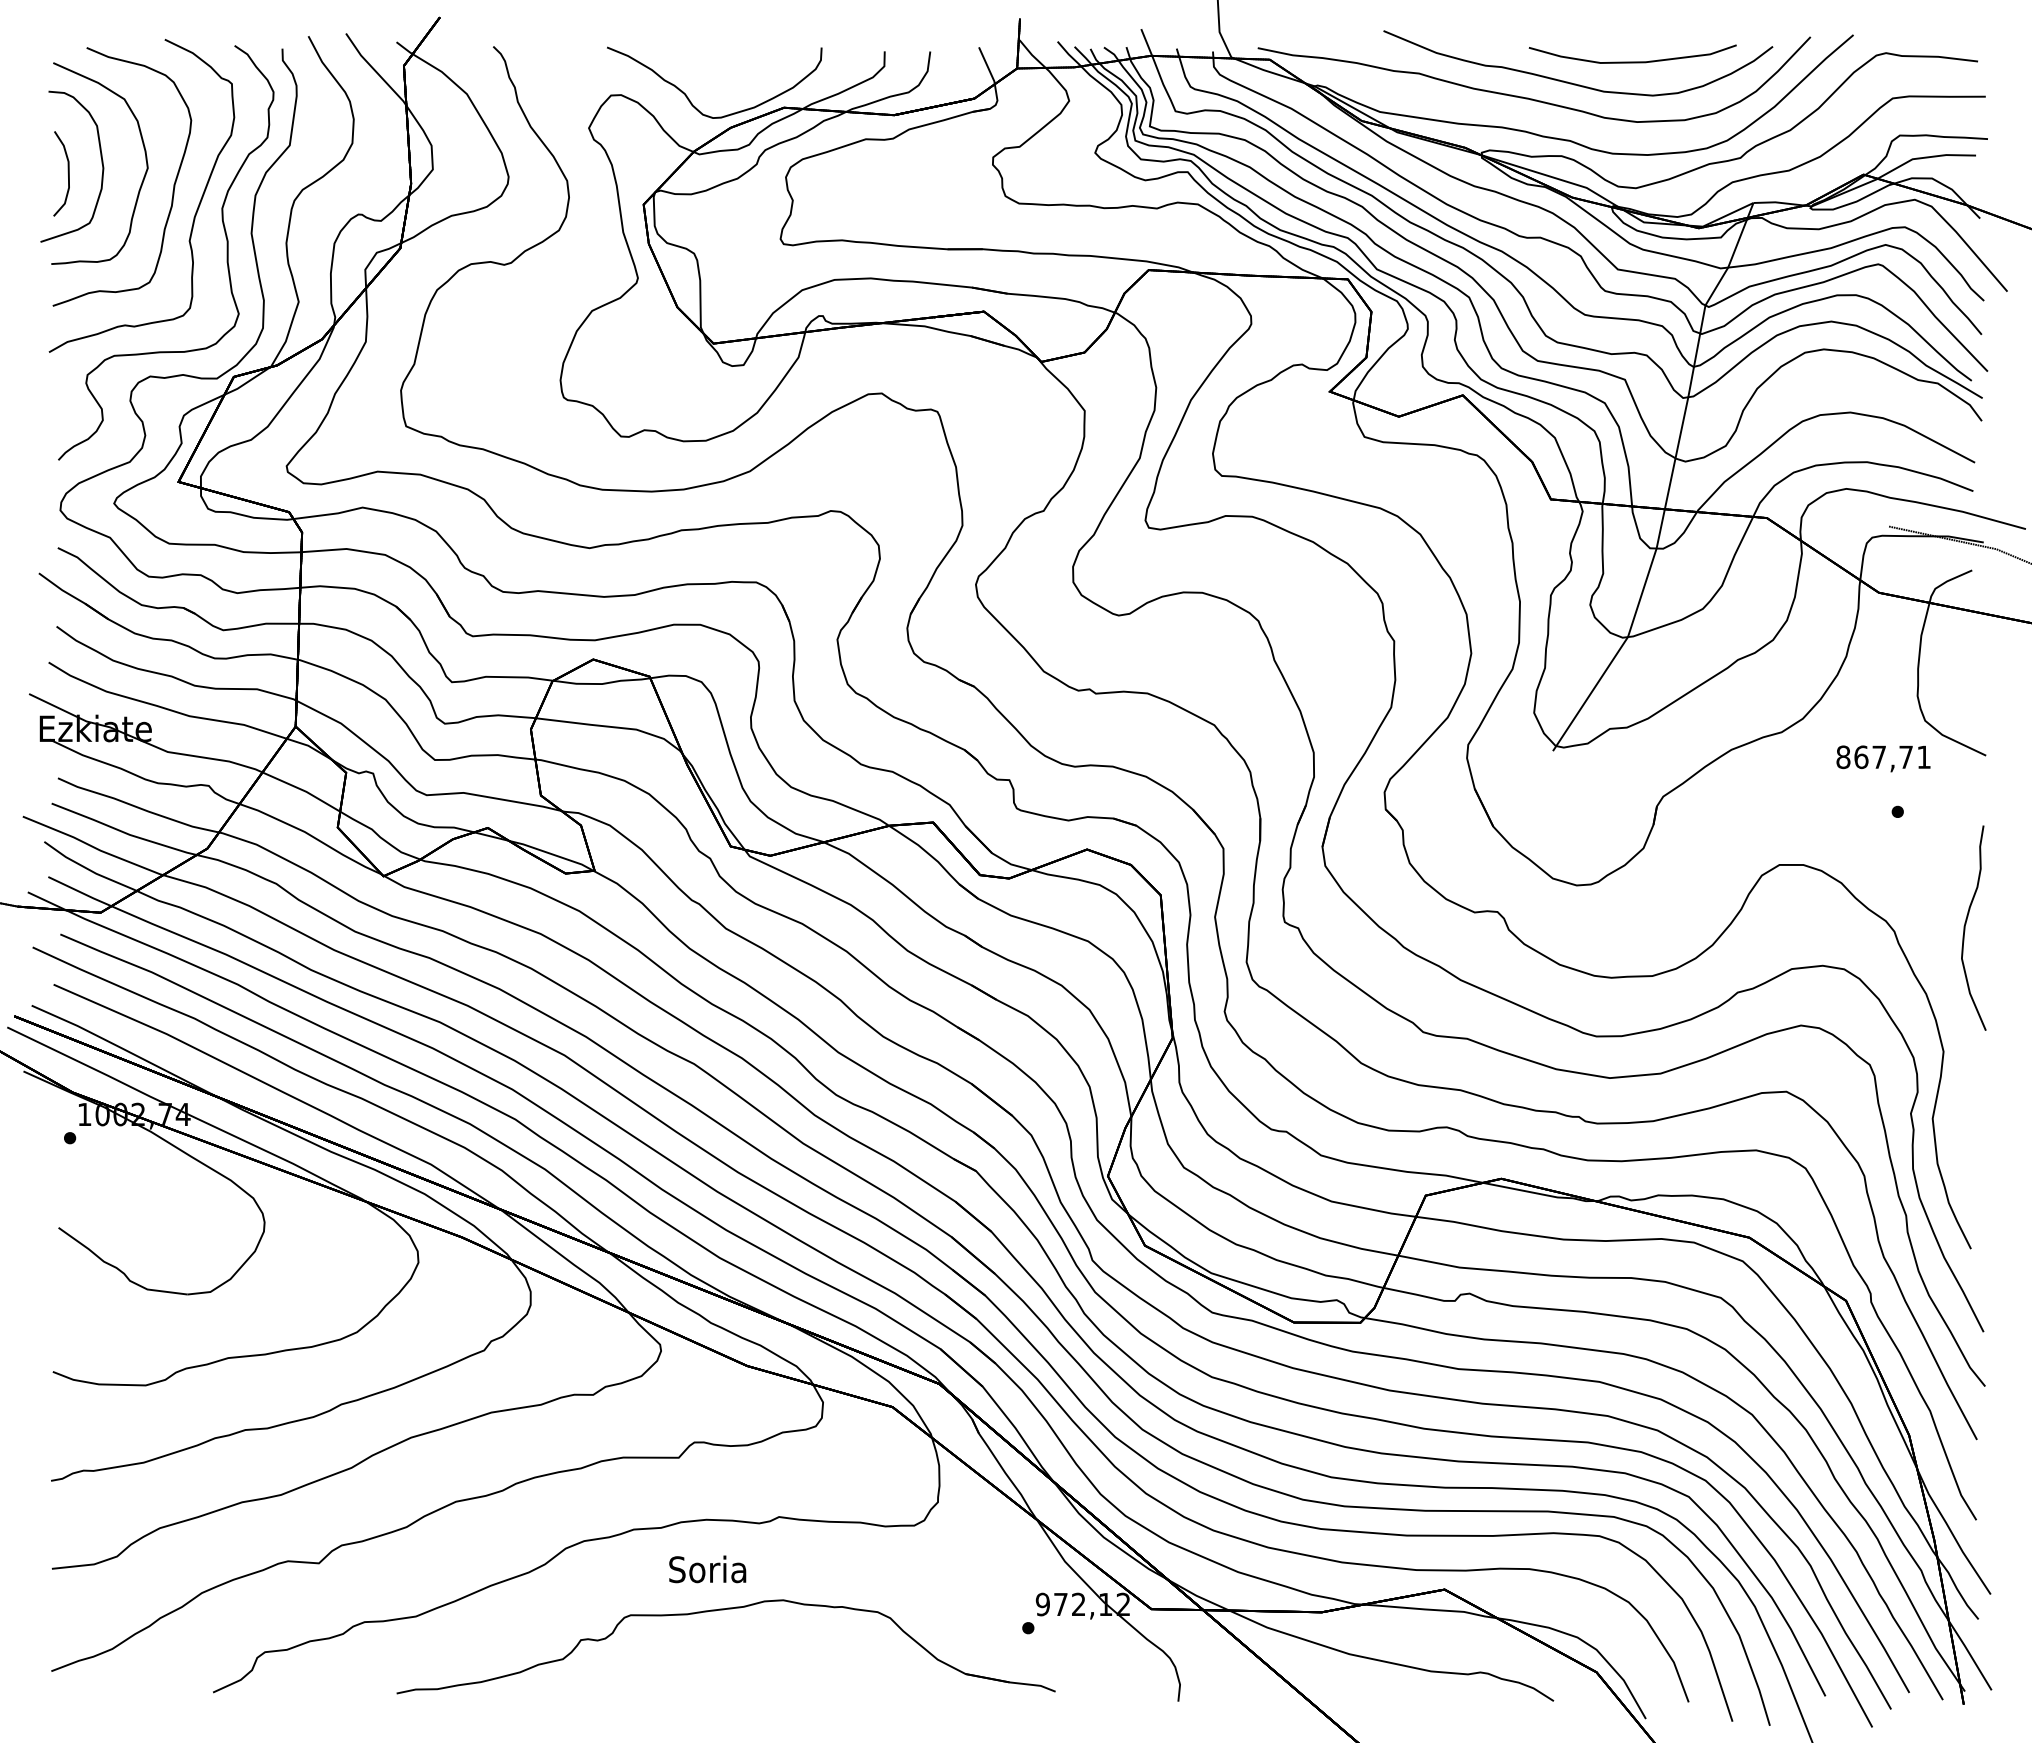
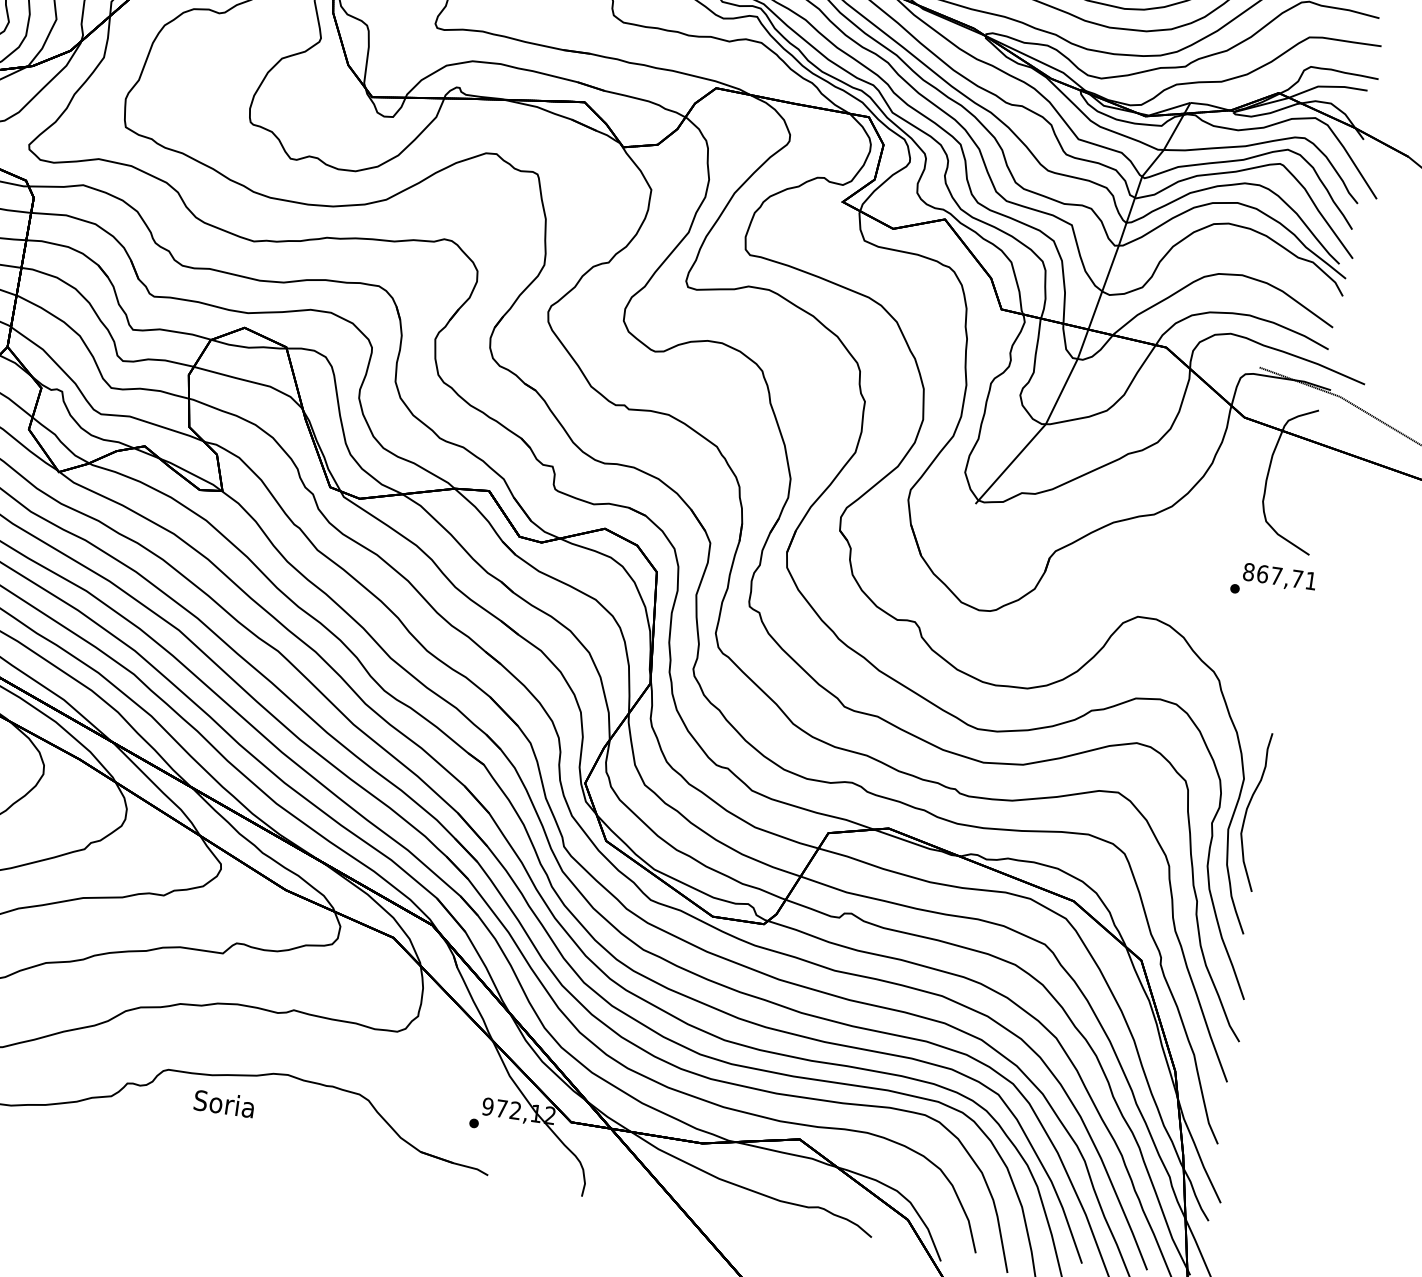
text: (1883, 758) -> (1279, 577), moved
curve: (1966, 924) -> (1248, 807), moved
text: (707, 1569) -> (224, 1103), moved

